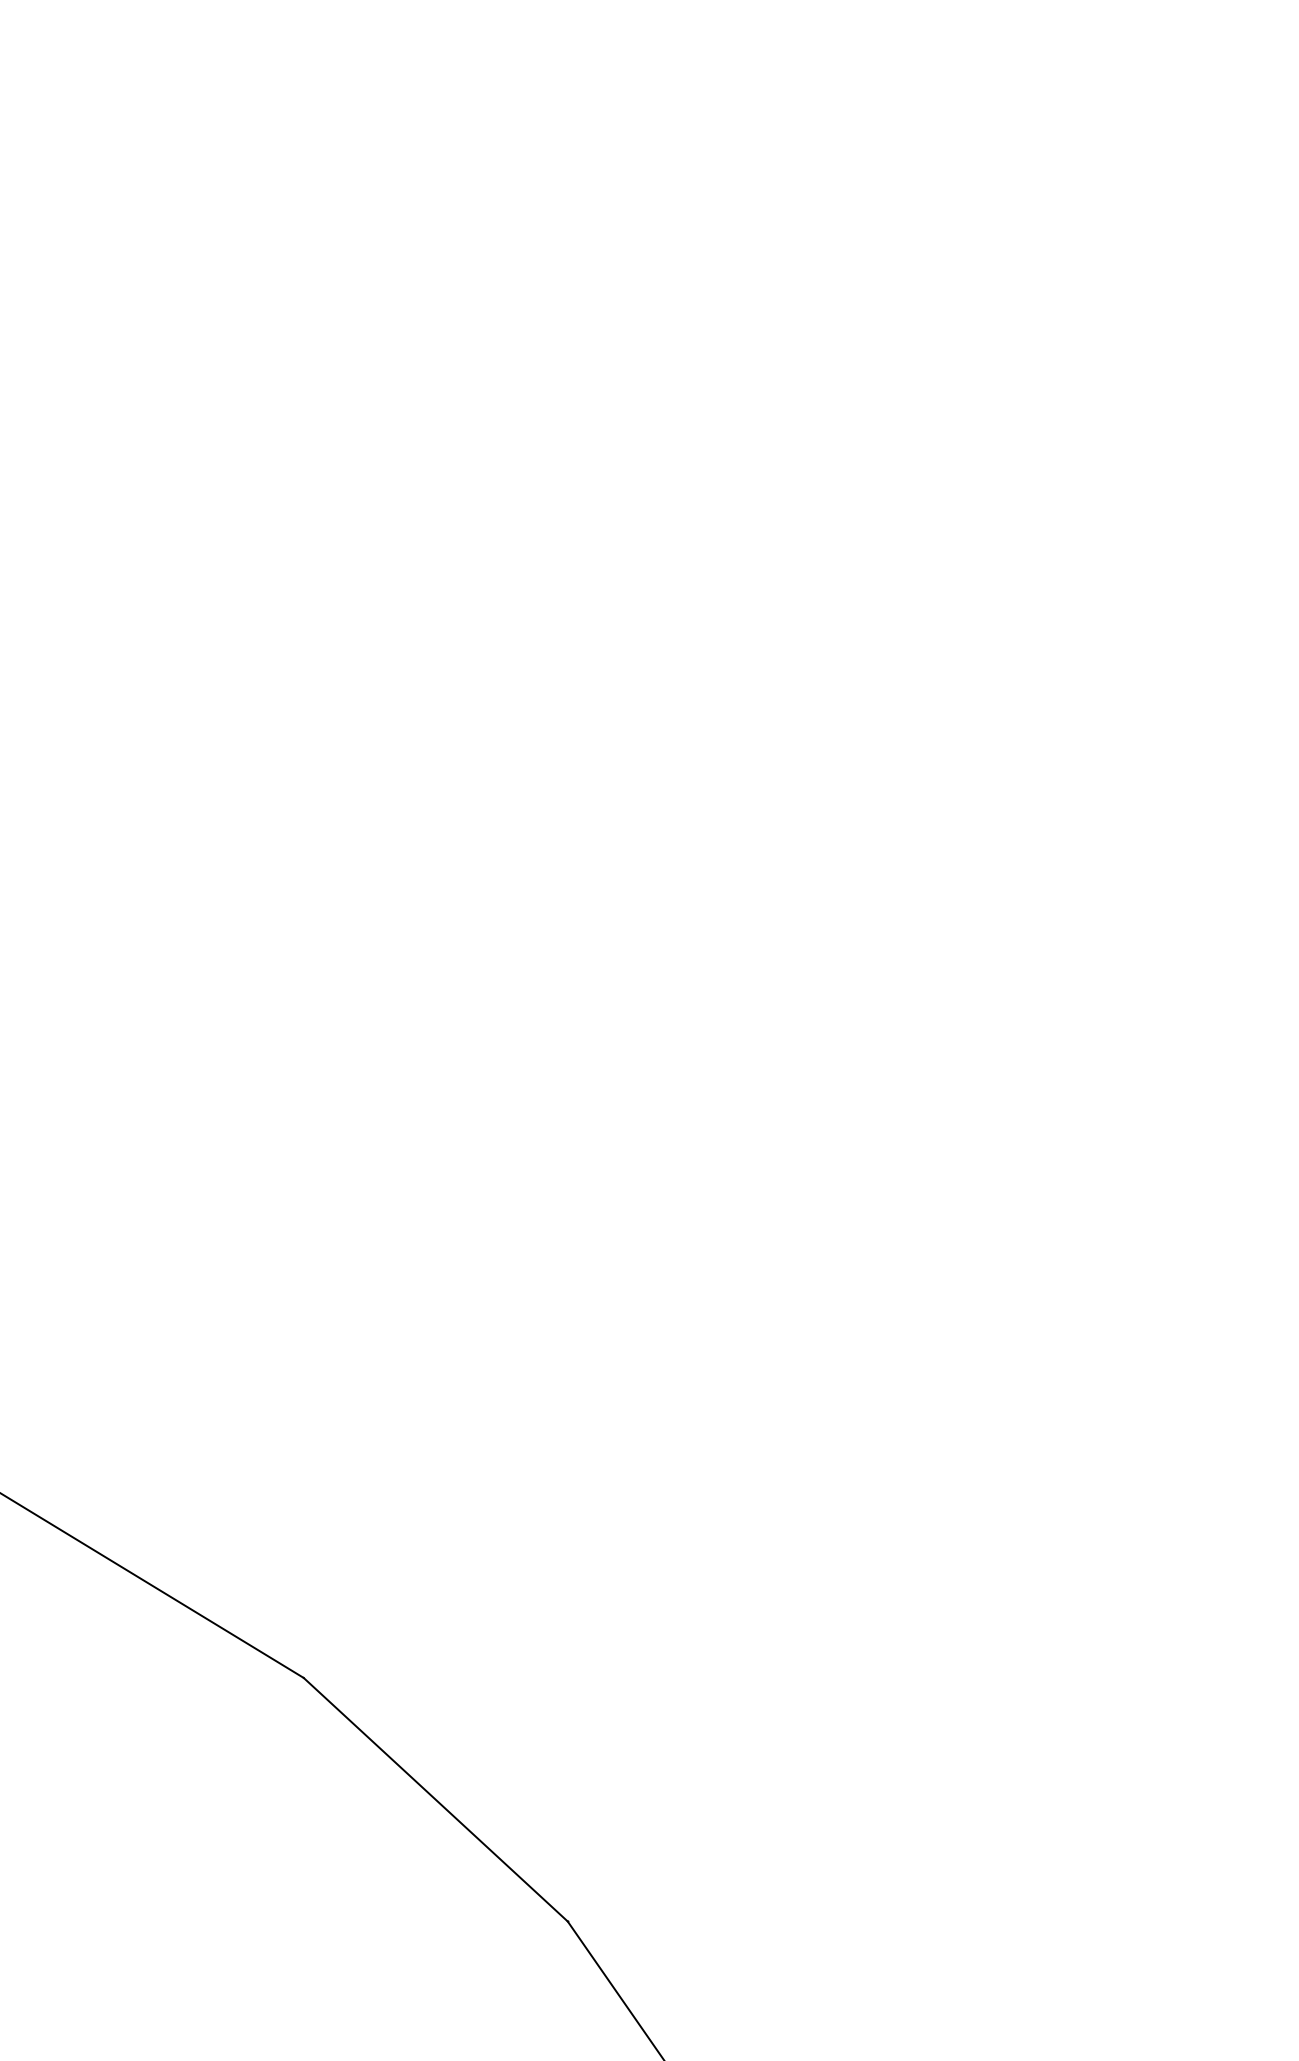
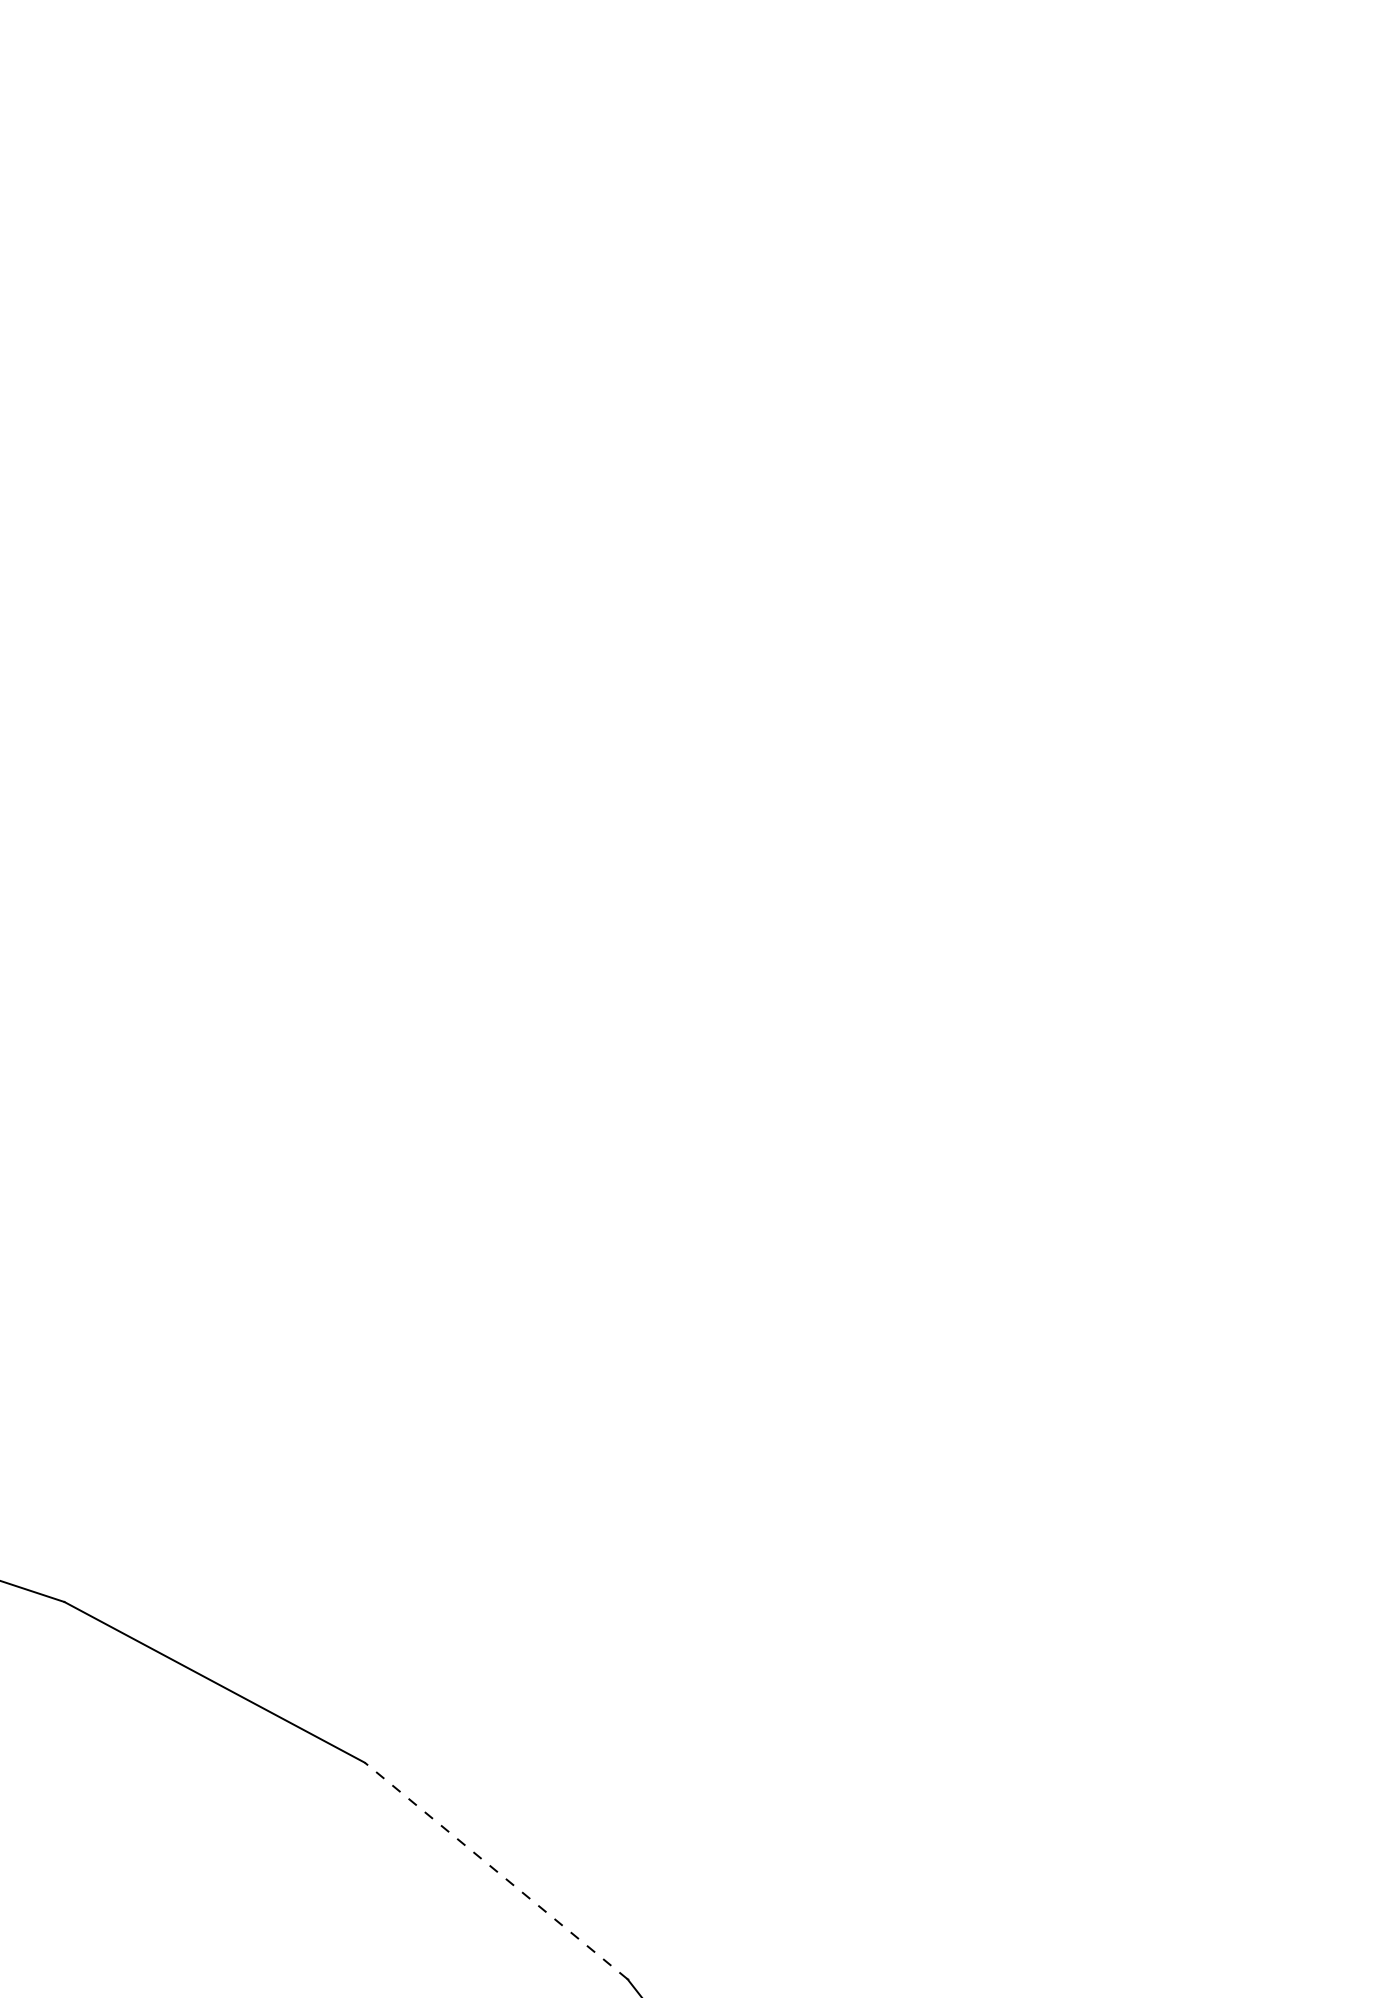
line: (434, 1799) -> (495, 1870), solid -> dashed

